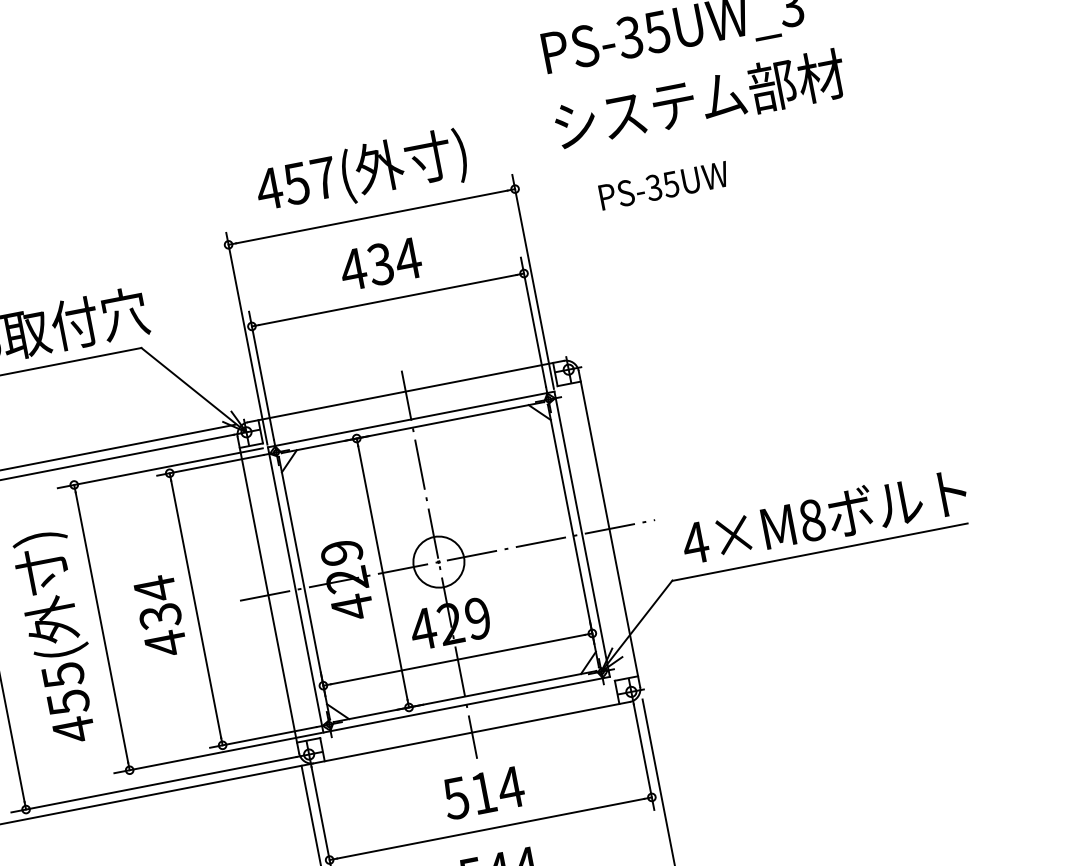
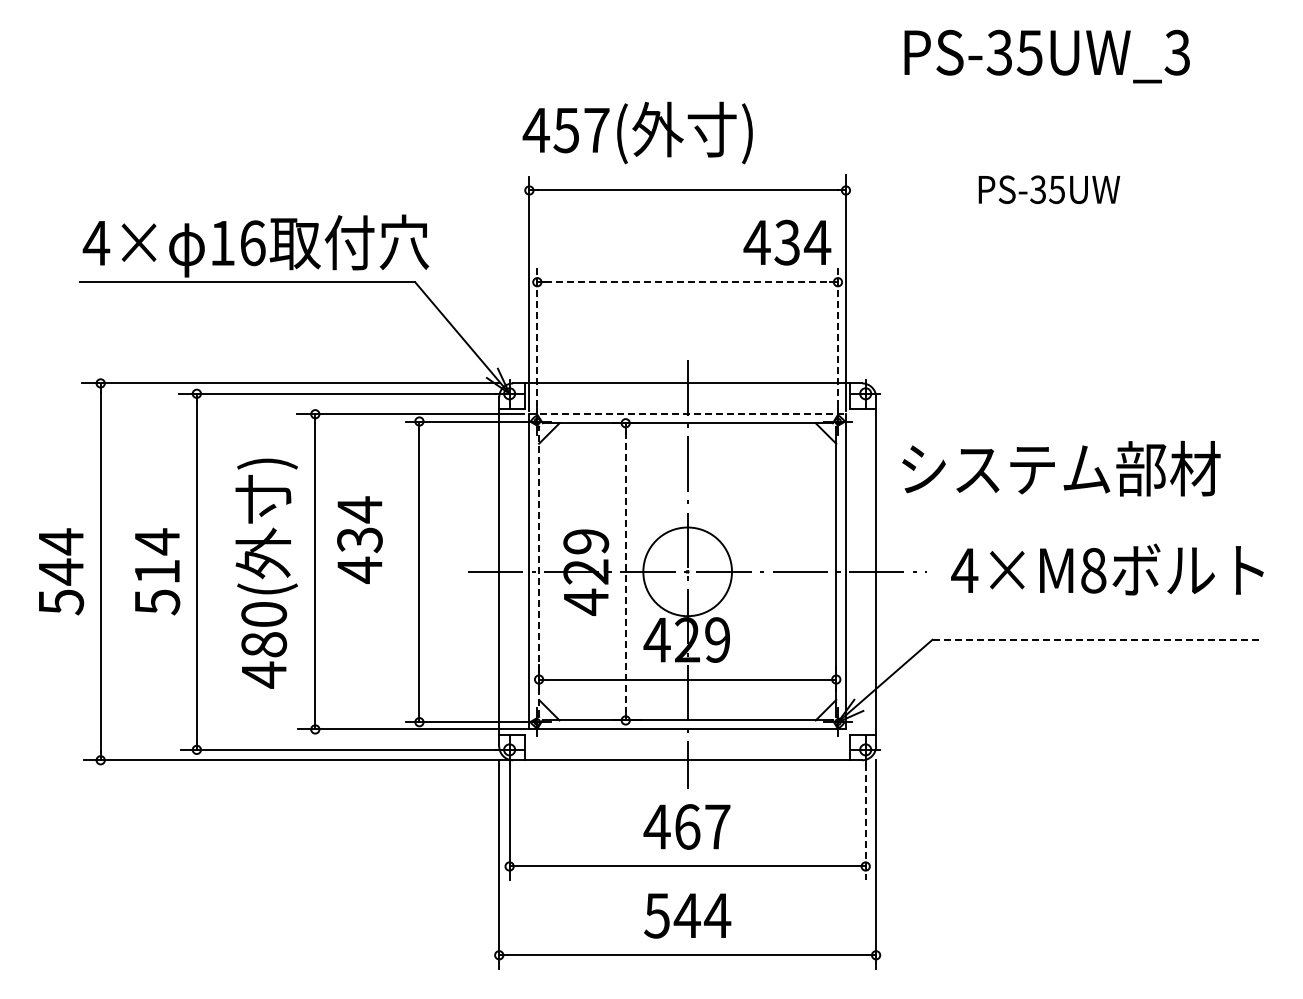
text: (700, 99) -> (1061, 468), moved
text: (361, 173) -> (637, 132), moved
text: (664, 185) -> (1049, 189), moved
text: (380, 264) -> (787, 242), moved
line: (388, 300) -> (688, 282), solid -> dashed
line: (533, 321) -> (838, 335), solid -> dashed
line: (261, 375) -> (537, 336), solid -> dashed
line: (411, 419) -> (688, 414), solid -> dashed
text: (824, 516) -> (1107, 569), moved
line: (820, 552) -> (1095, 640), solid -> dashed
circle: (438, 561) -> (687, 571), size x1.6
line: (382, 573) -> (625, 572), solid -> dashed
line: (304, 587) -> (539, 571), solid -> dashed
text: (159, 616) -> (359, 539), moved
text: (66, 689) -> (264, 630), 455( -> 480(
line: (643, 757) -> (865, 822), solid -> dashed
text: (483, 792) -> (687, 826), 514 -> 467

